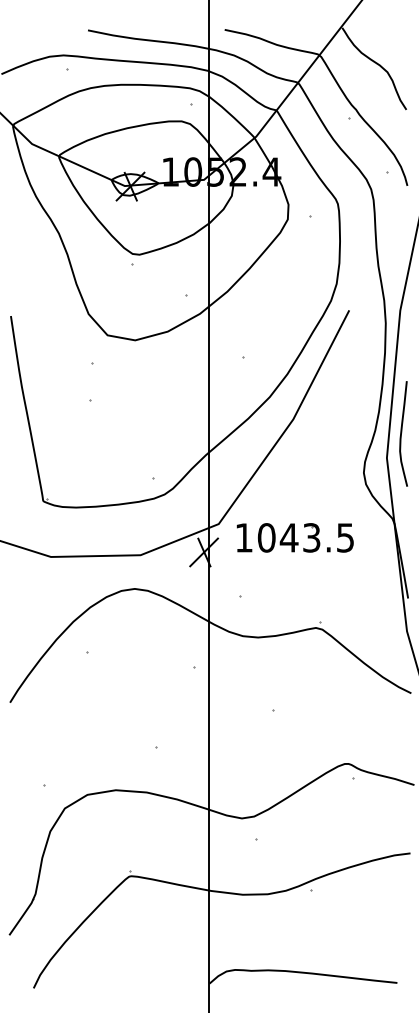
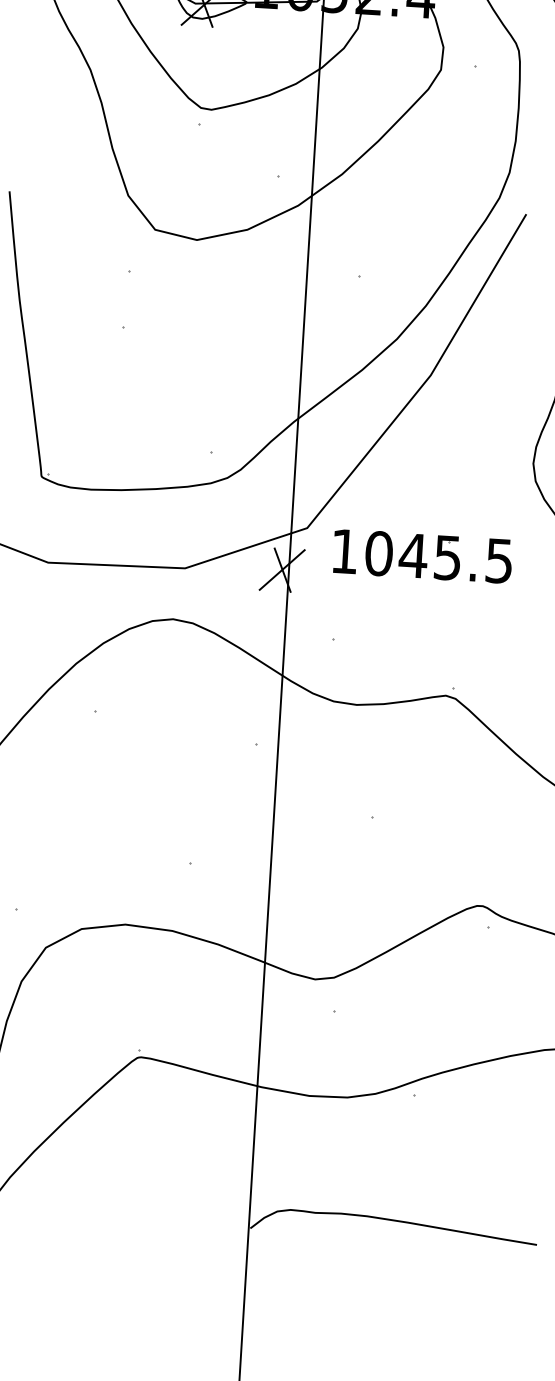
text: (311, 537) -> (447, 557), 1043.5 -> 1045.5

